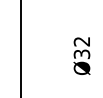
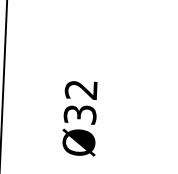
text: (81, 55) -> (79, 117), moved

